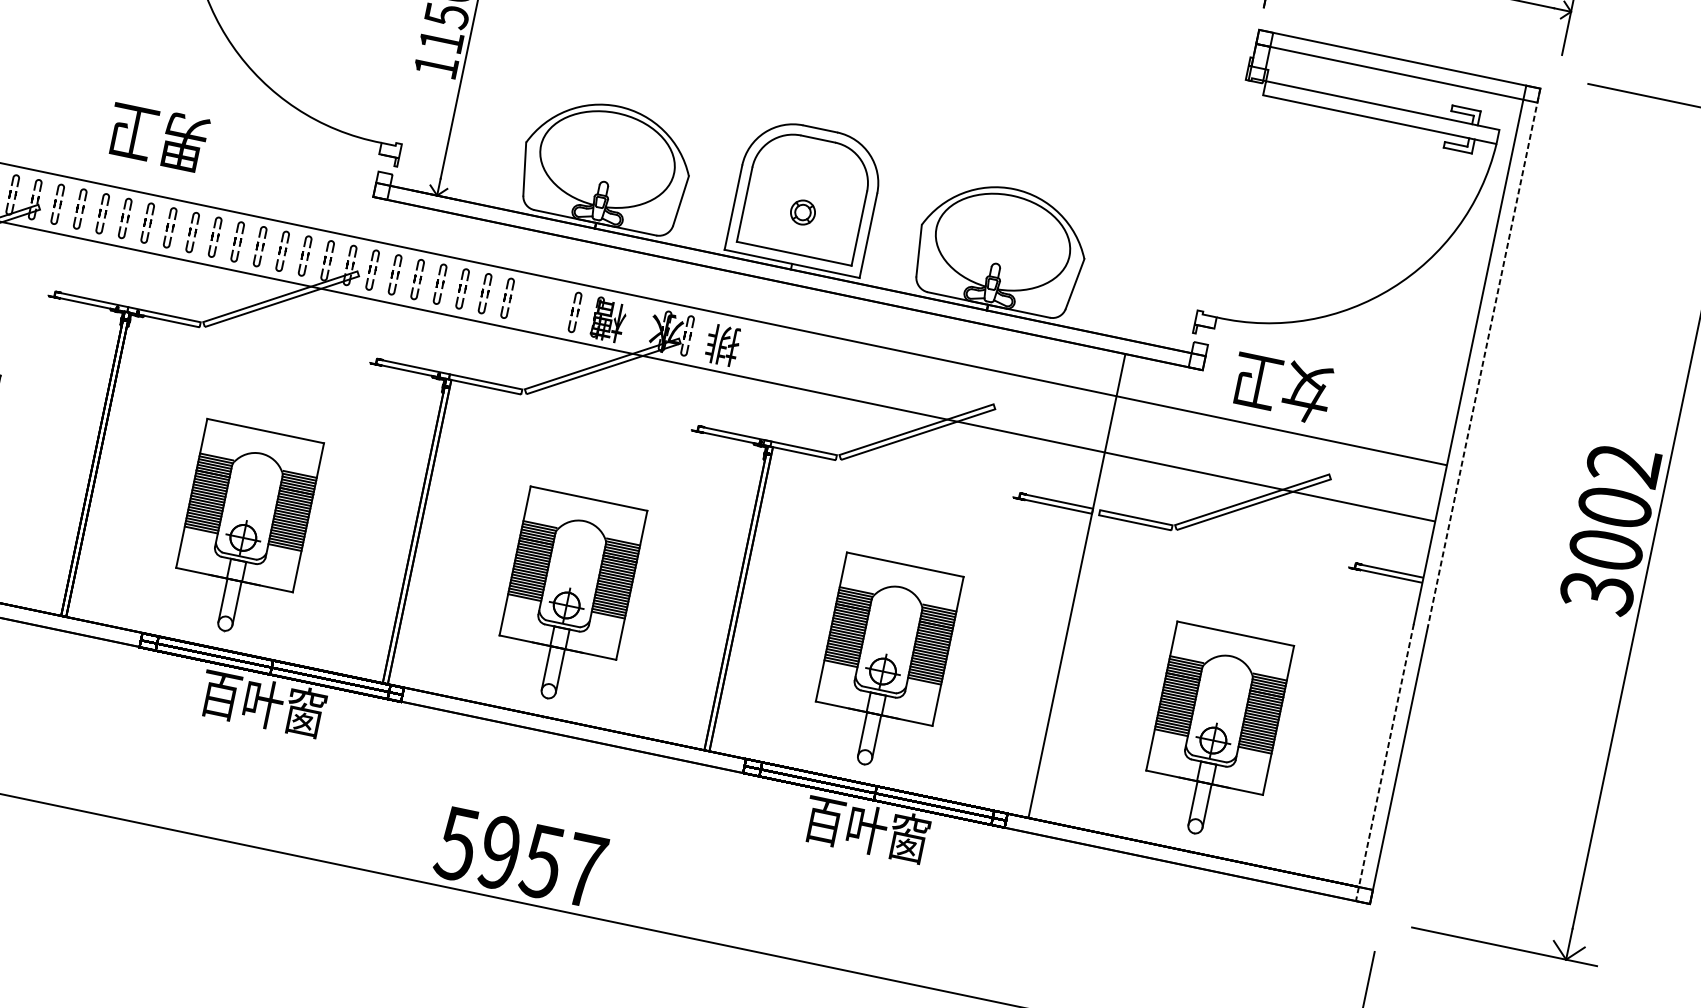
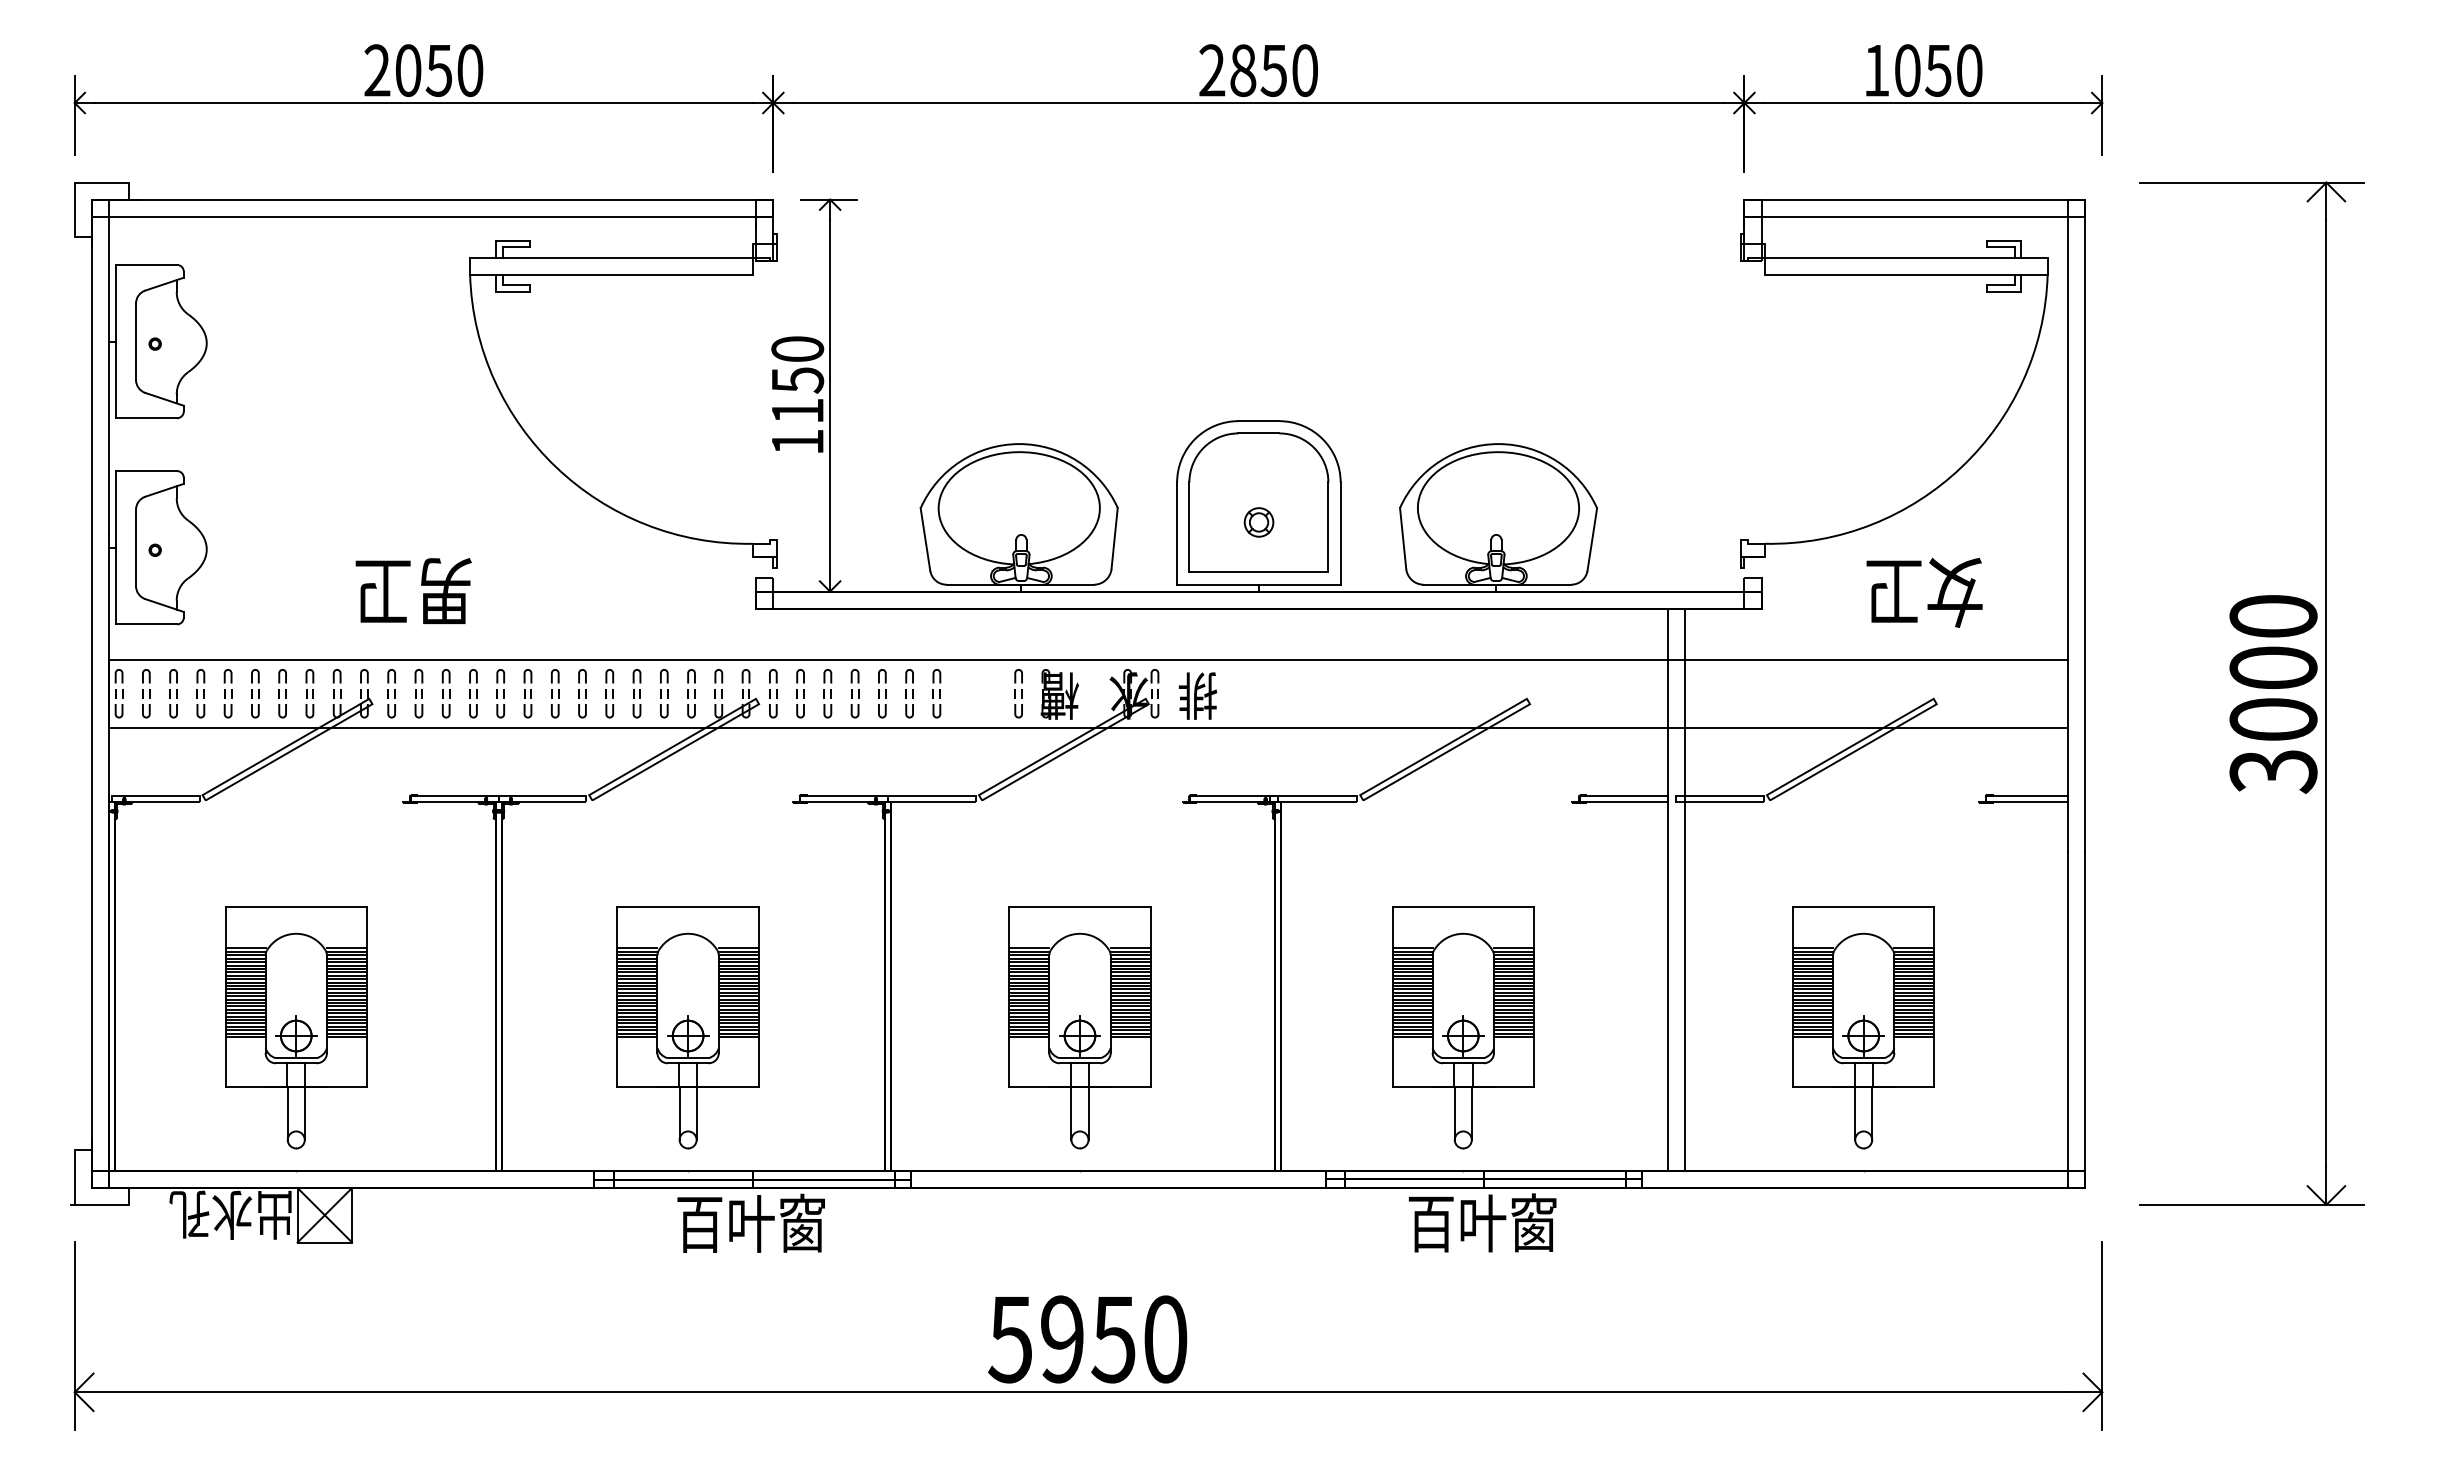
text: (157, 136) -> (413, 590), moved
line: (1484, 358) -> (2085, 526), dashed -> solid
text: (1281, 387) -> (1924, 592), moved
text: (1623, 465) -> (2273, 616), 3002 -> 3000
line: (1090, 588) -> (1684, 889), added
line: (1385, 763) -> (2068, 1020), dashed -> solid
text: (584, 870) -> (1165, 1339), 5957 -> 5950

